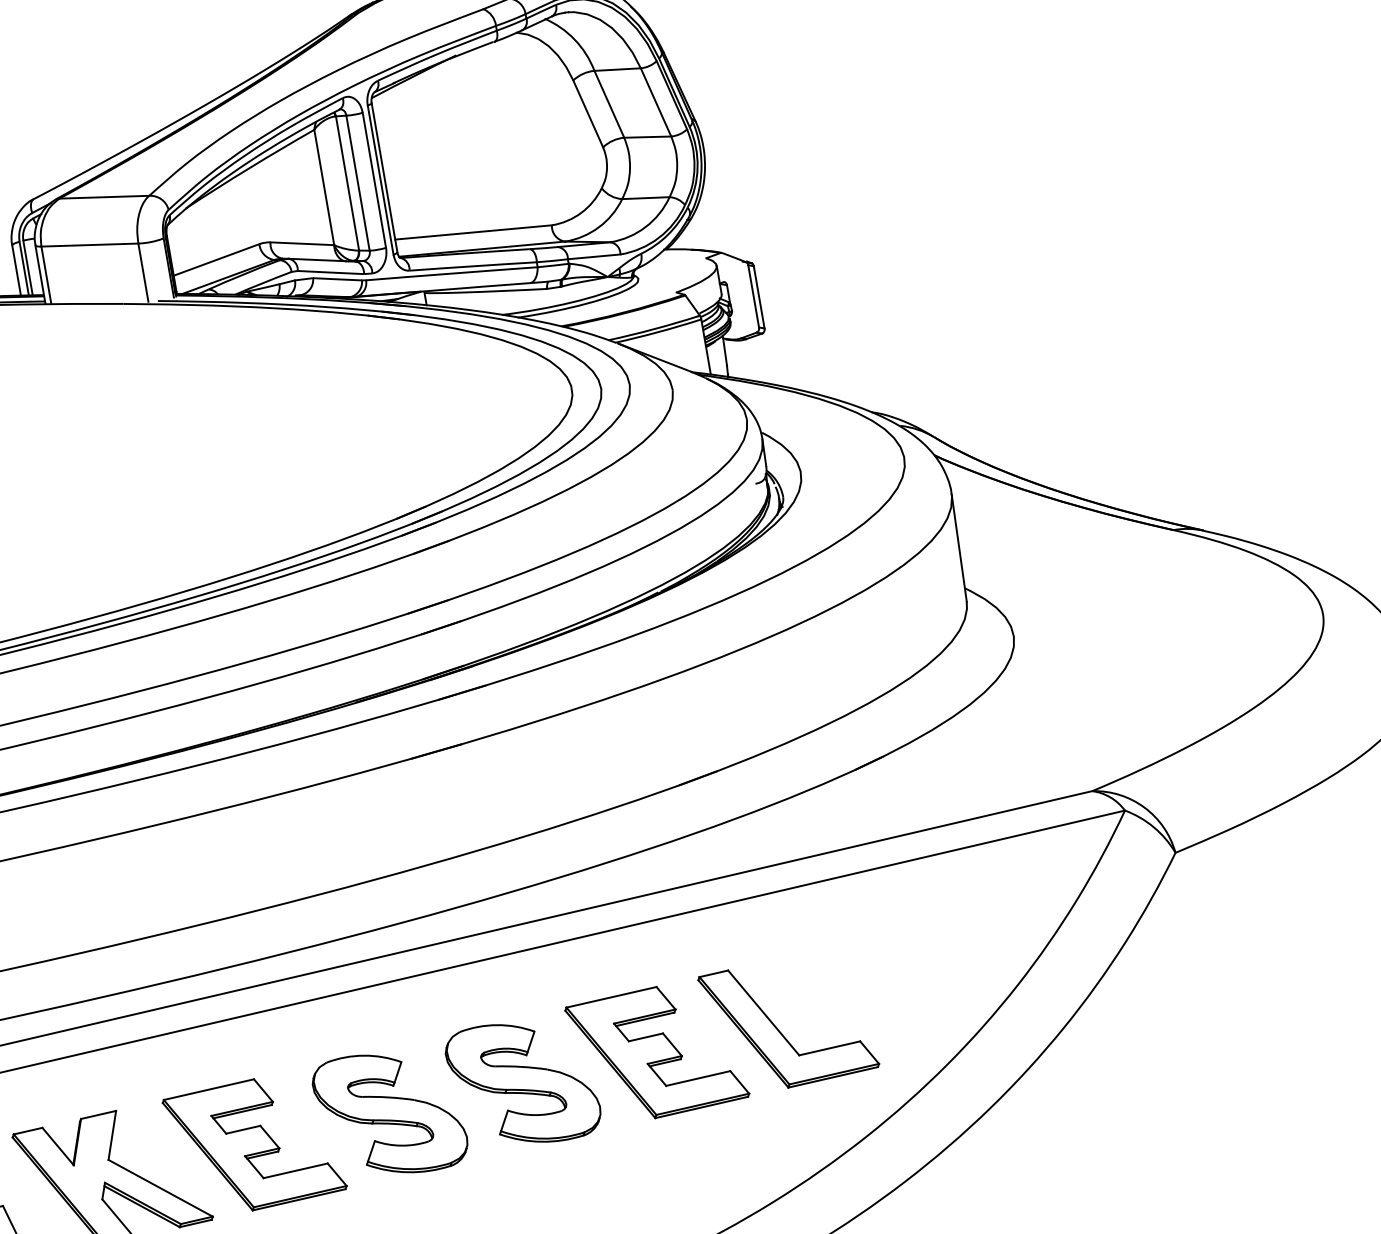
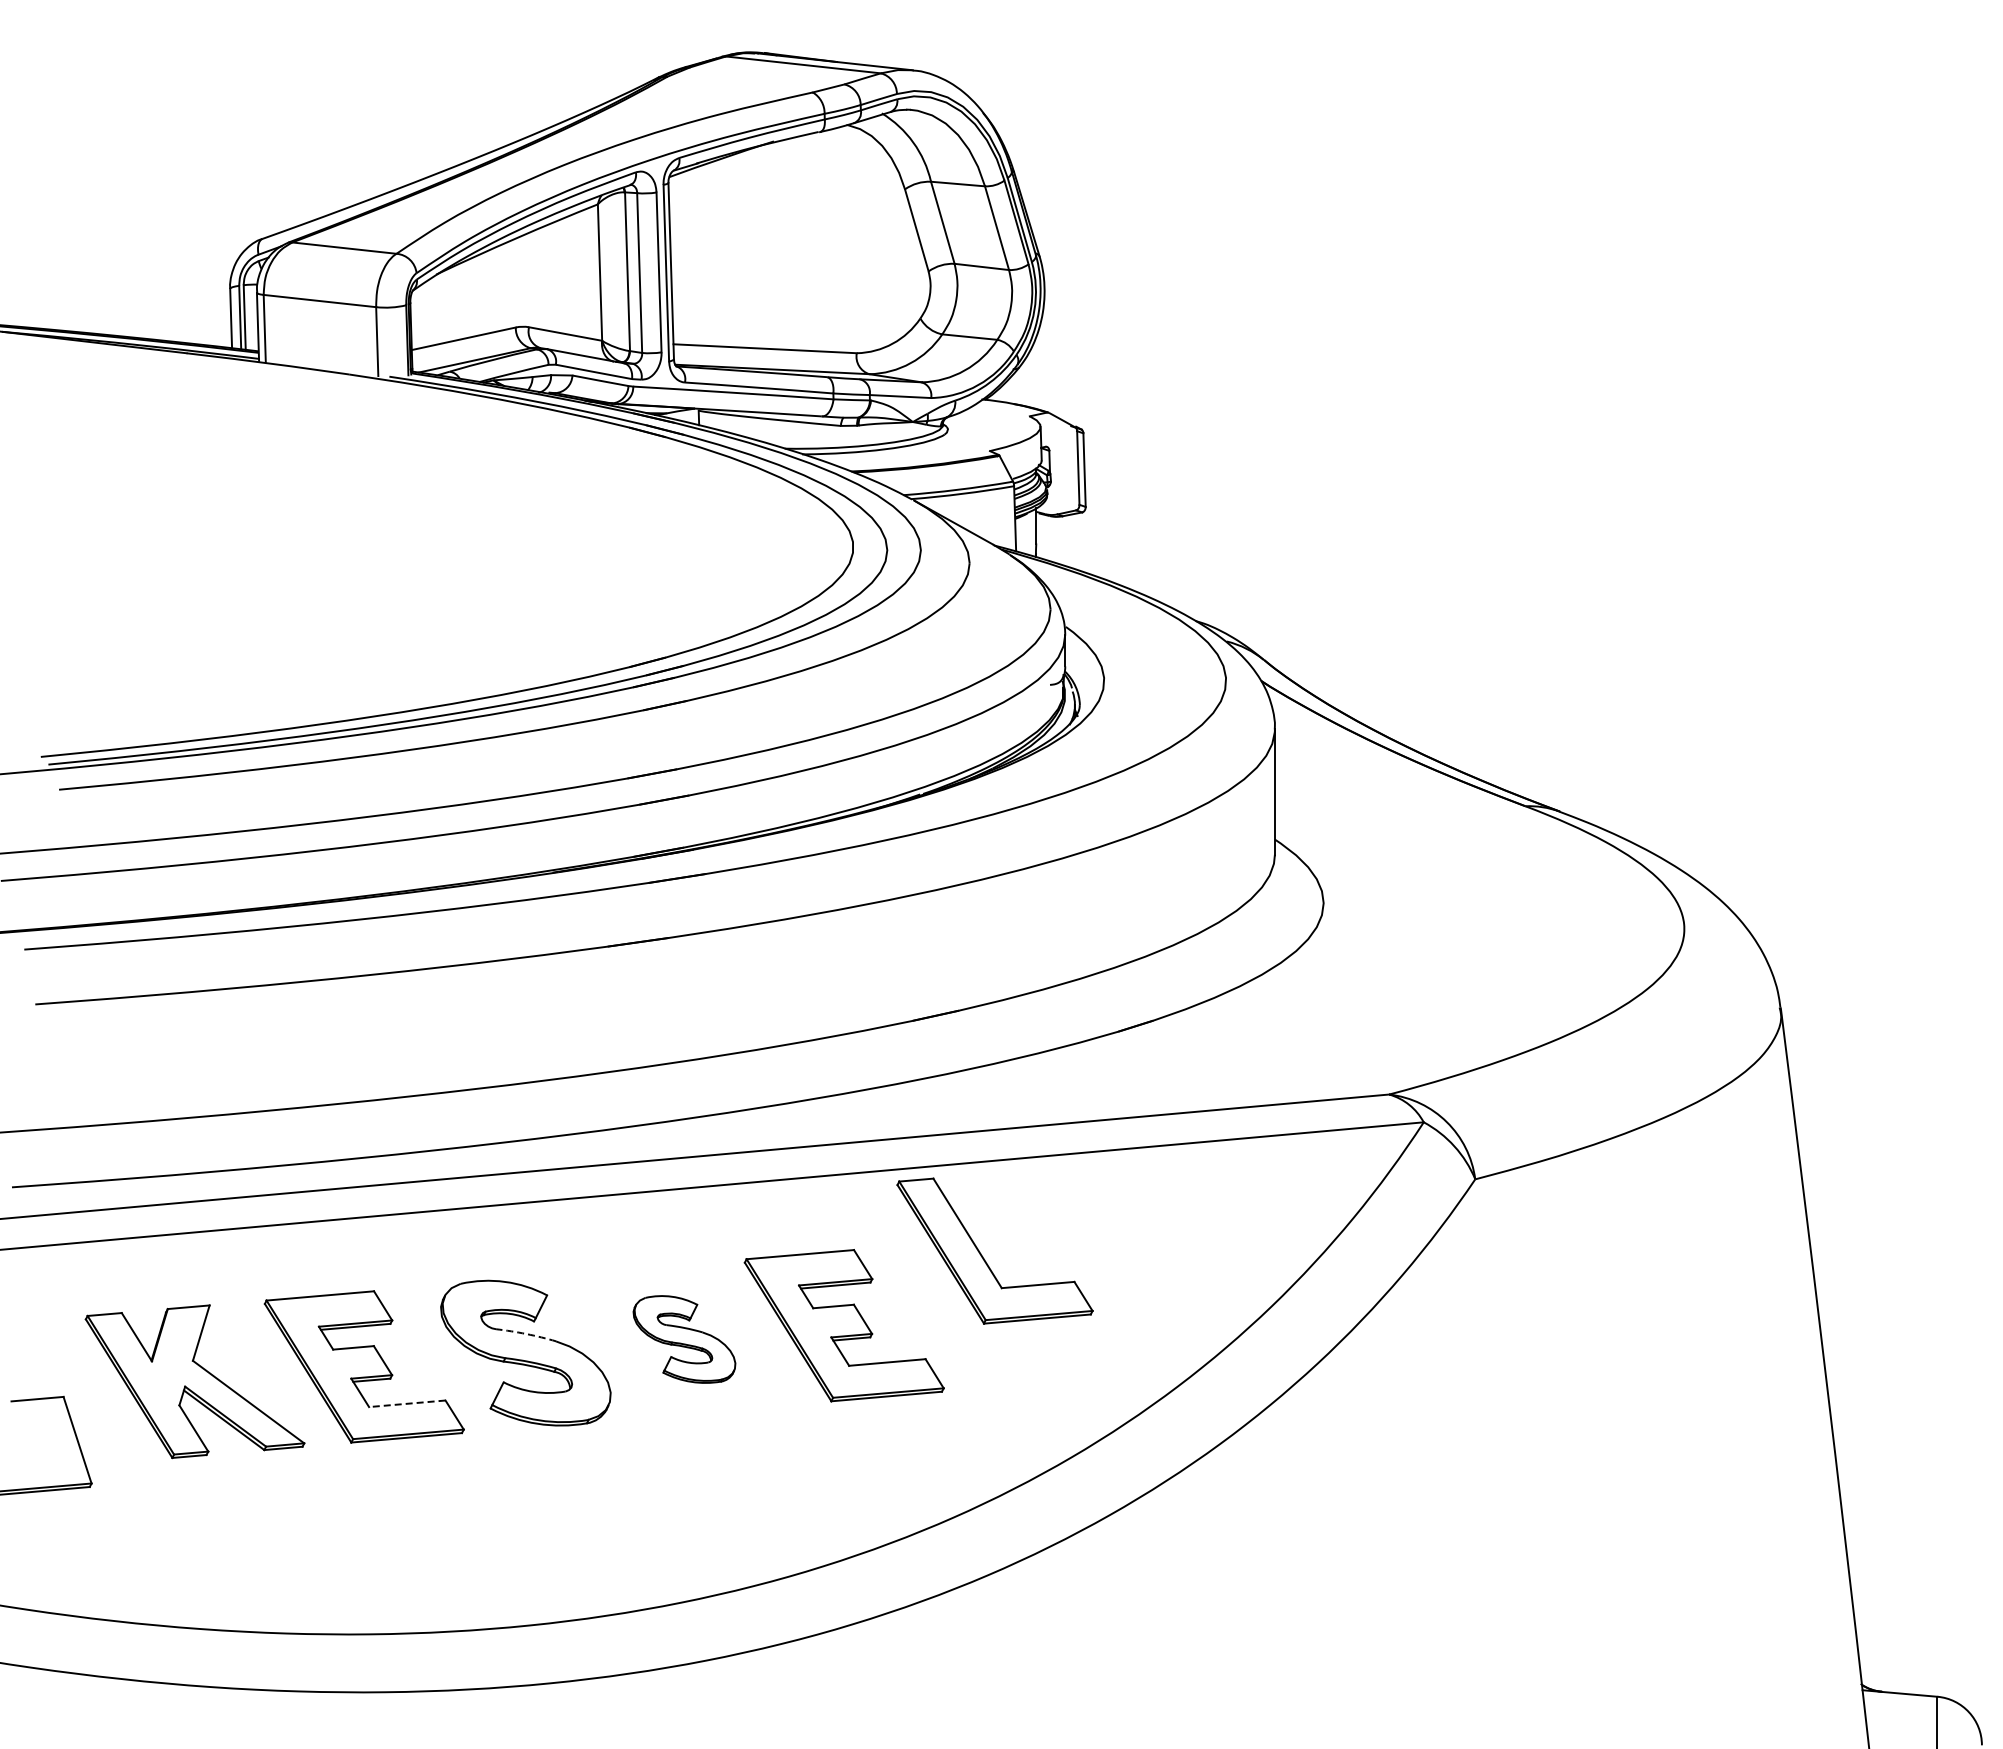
part: (779, 1030) -> (983, 1256), moved
part: (523, 1083) -> (684, 1339), size x0.6
arc: (388, 1097) -> (526, 1334), solid -> dashed
line: (294, 1170) -> (406, 1403), solid -> dashed

